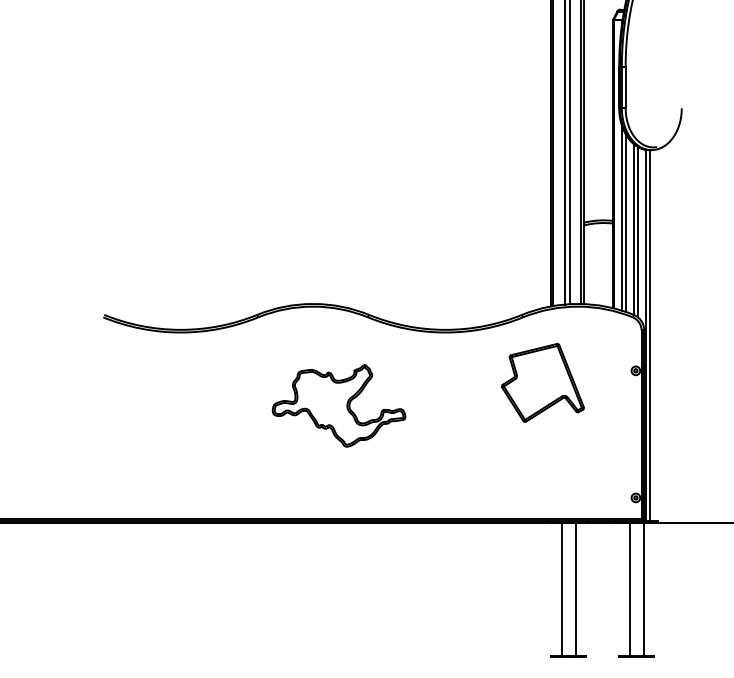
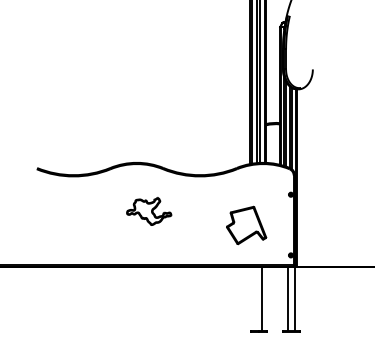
part: (542, 382) -> (246, 225), moved
part: (337, 405) -> (148, 211), size x0.7
line: (561, 590) -> (255, 299), removed

